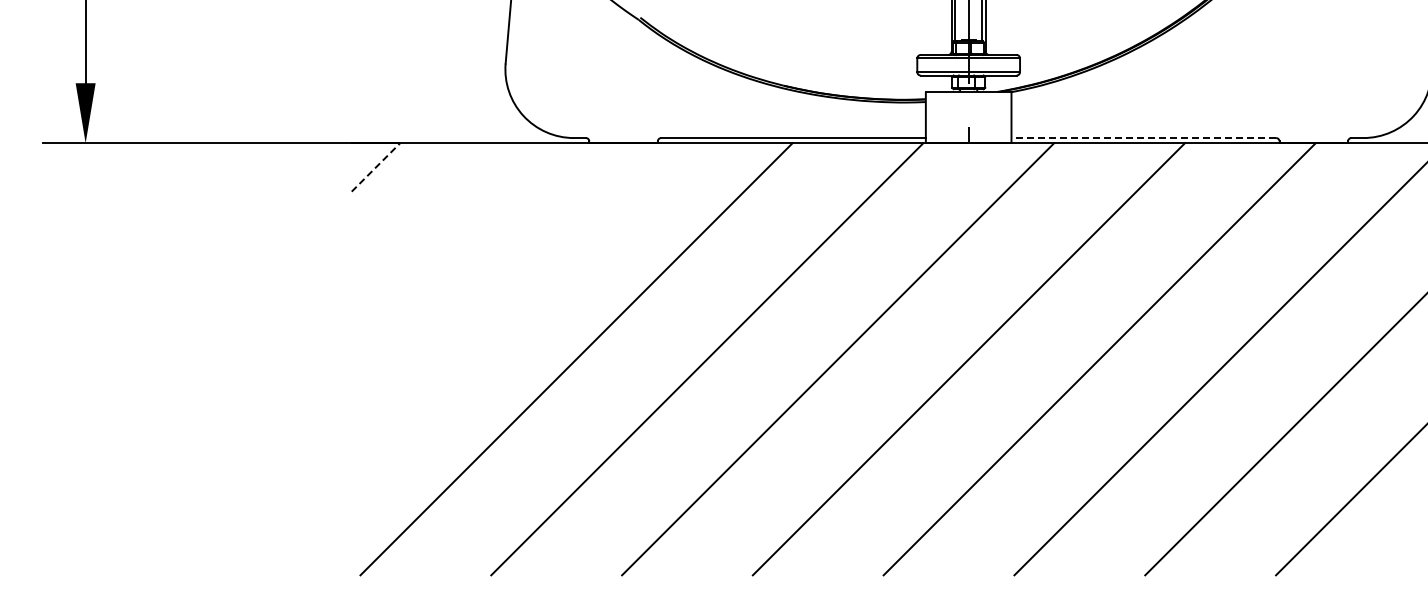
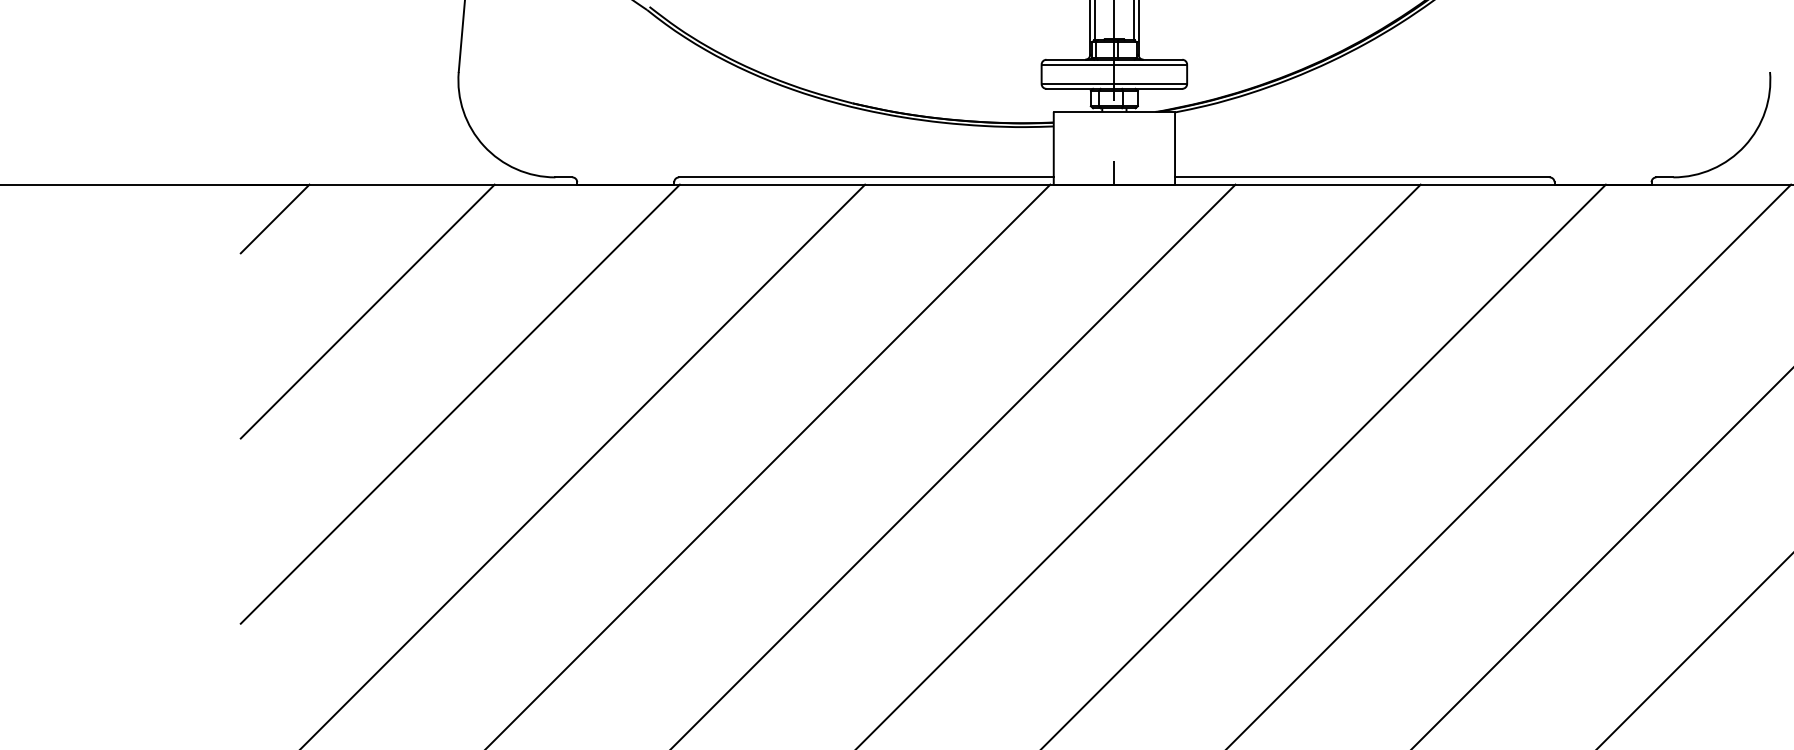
line: (1143, 138) -> (1361, 178), dashed -> solid
line: (376, 167) -> (275, 219), dashed -> solid
line: (441, 232) -> (367, 311), added
line: (506, 298) -> (459, 404), added

